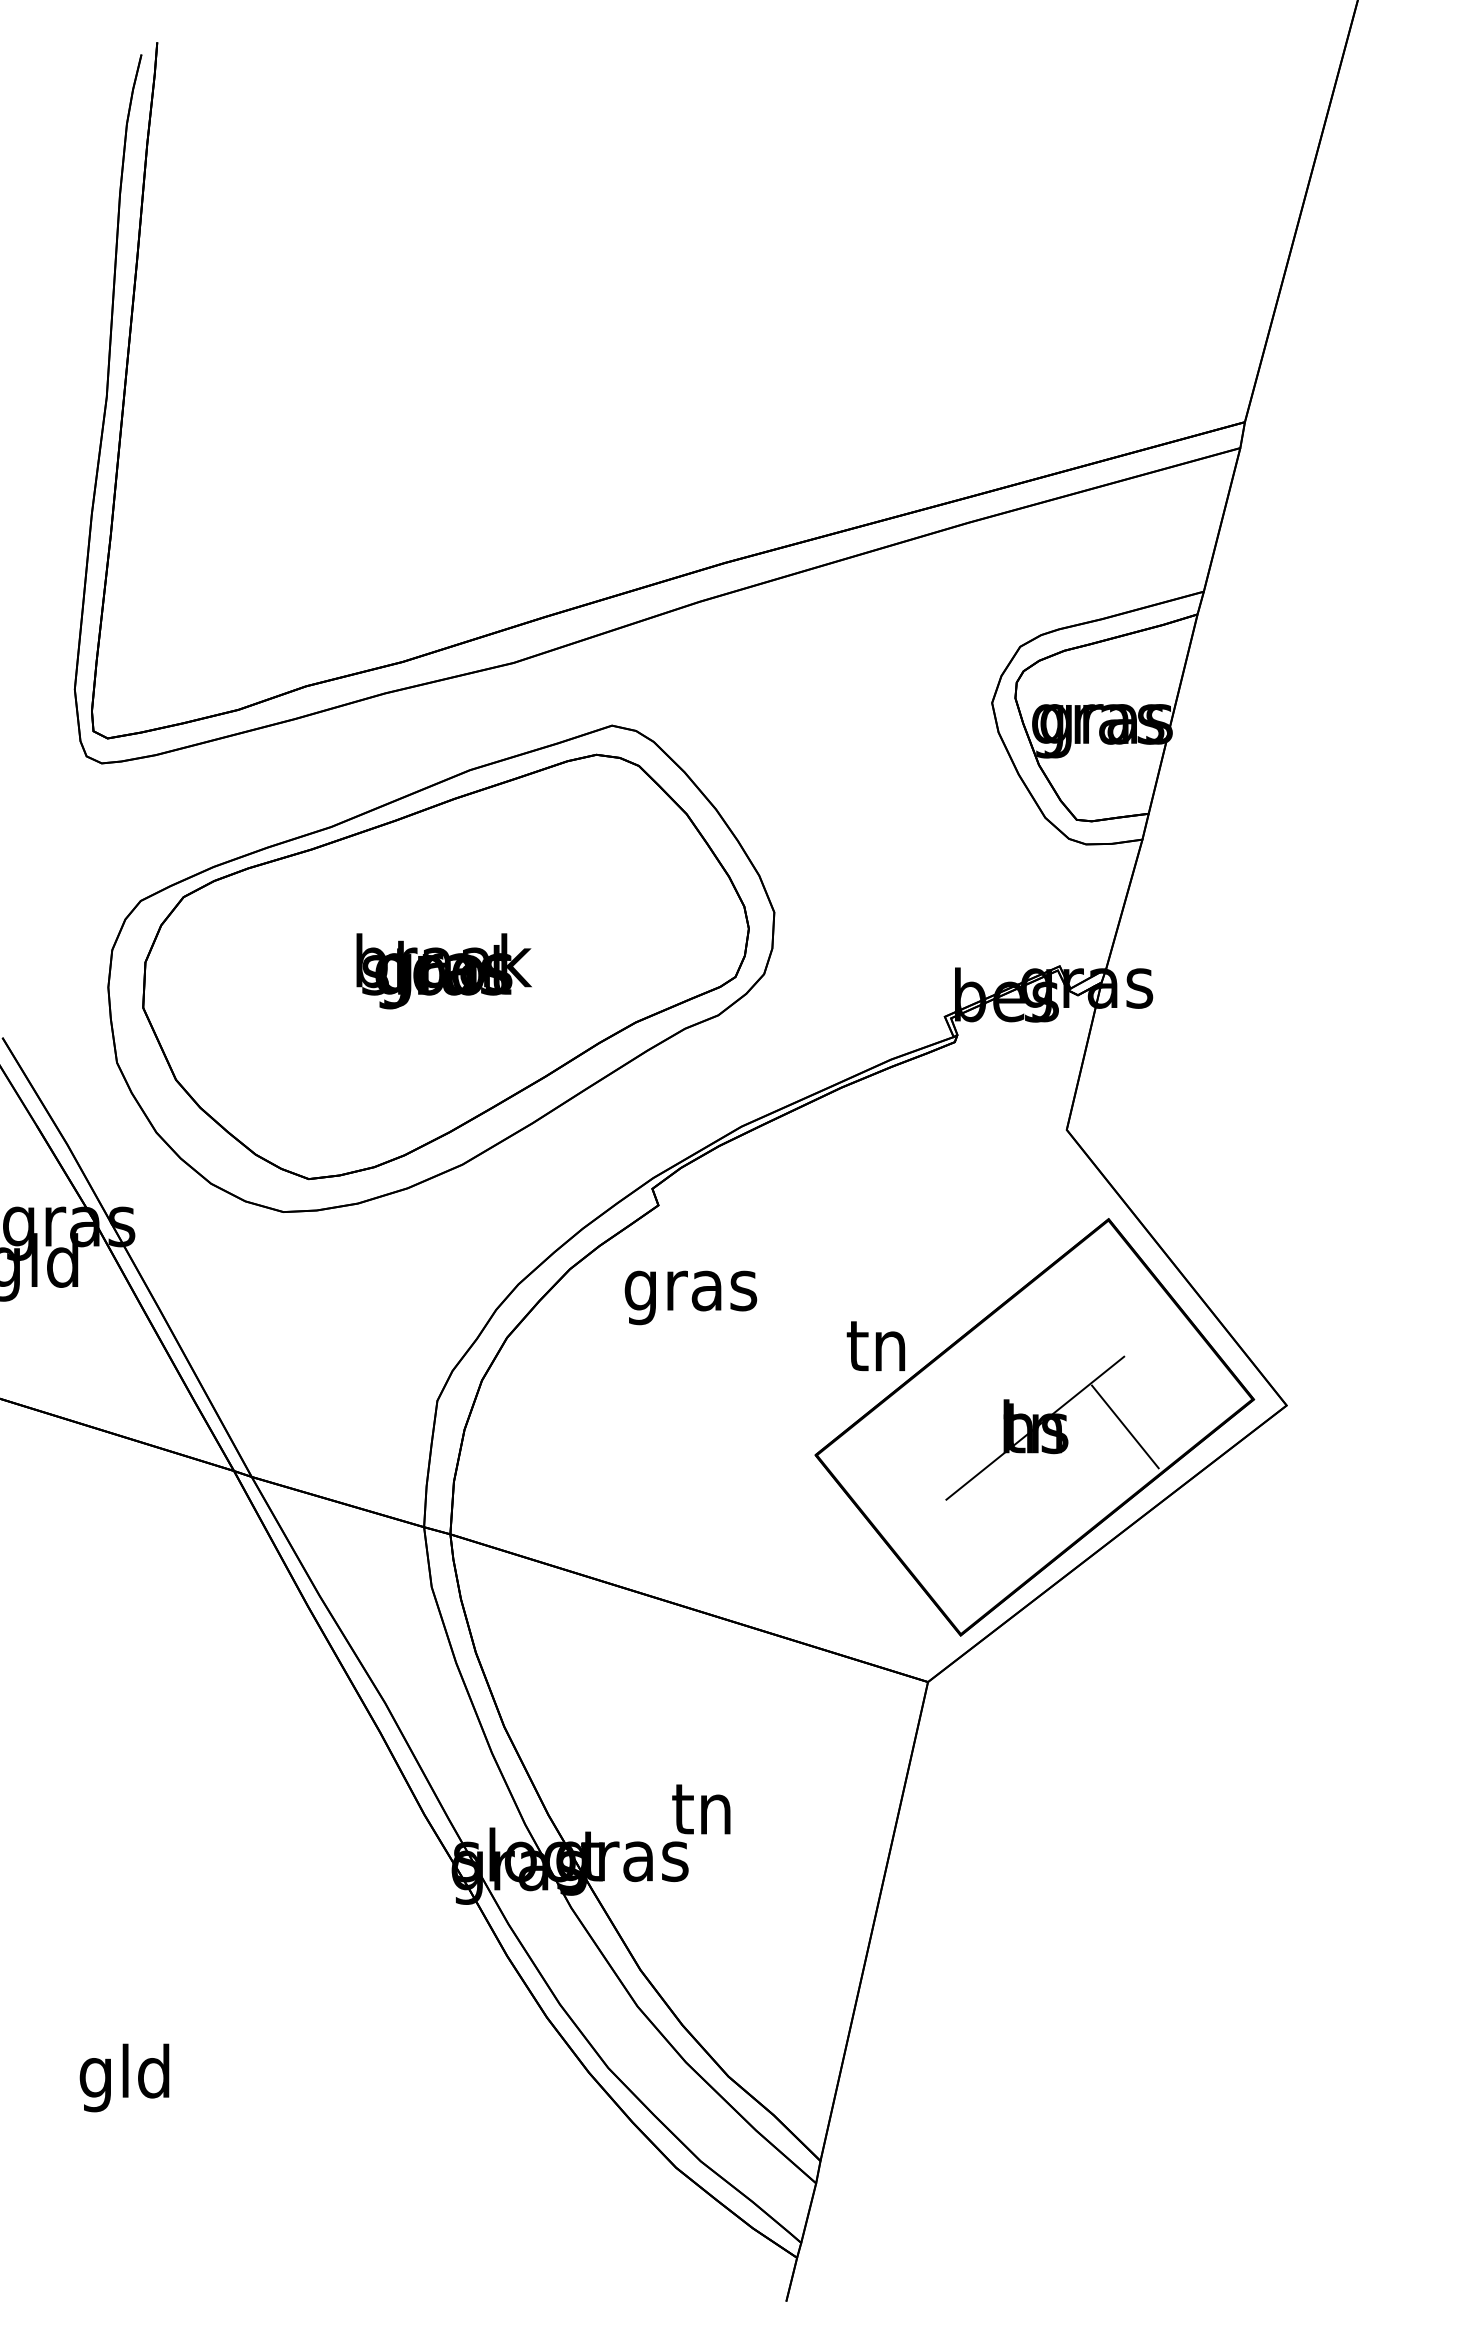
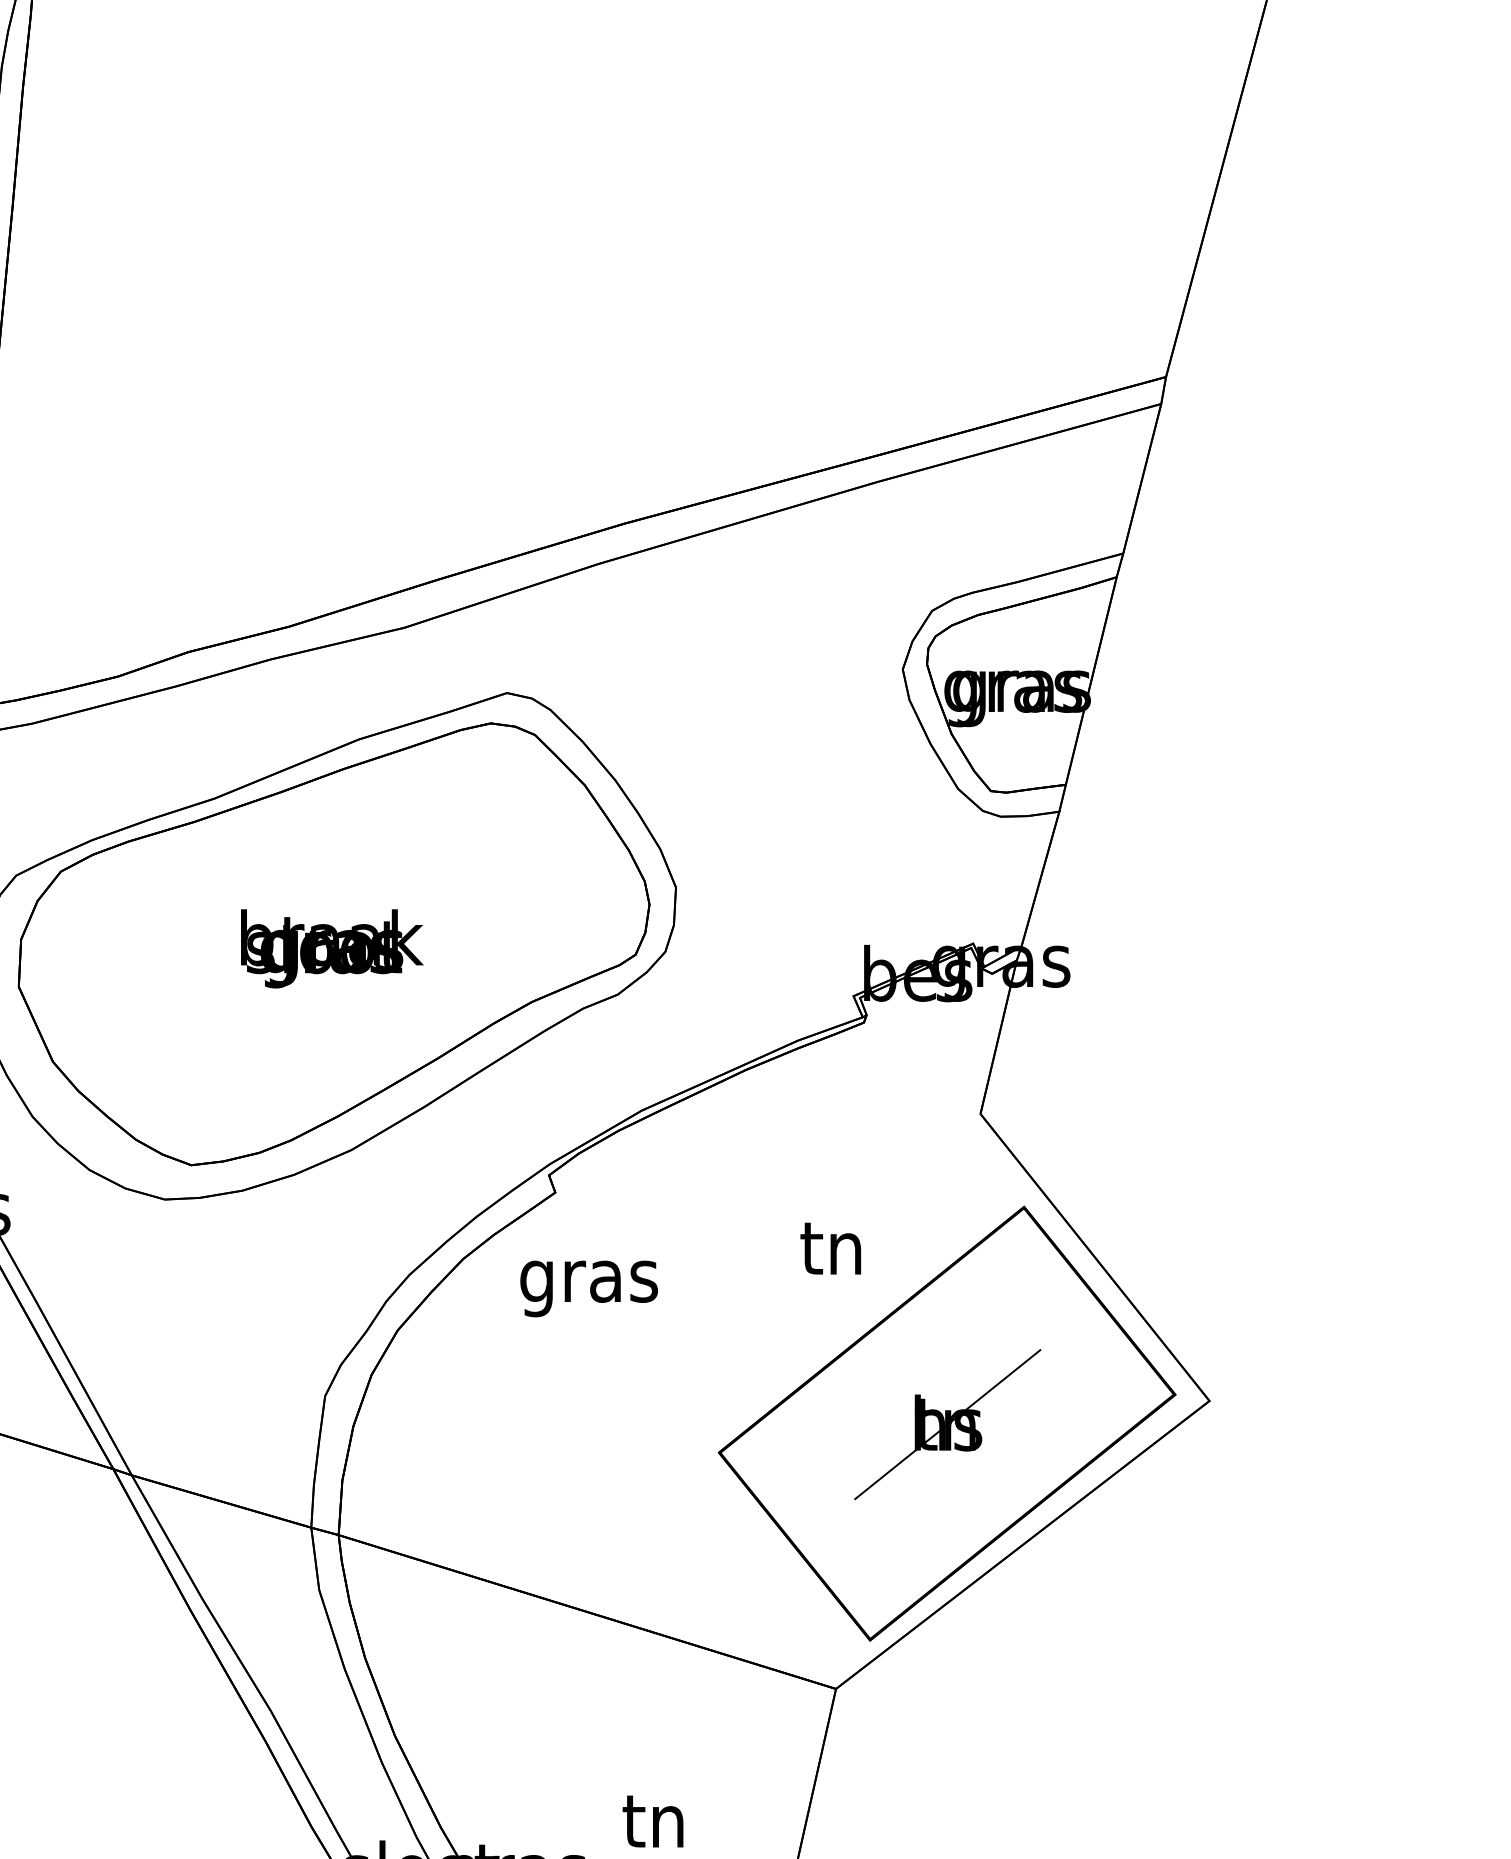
text: (875, 1345) -> (830, 1247), moved
line: (1125, 1426) -> (1041, 1422), removed
text: (701, 1809) -> (653, 1821), moved

